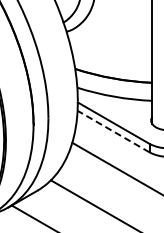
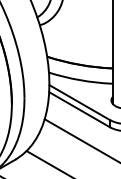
line: (113, 131) -> (79, 109), dashed -> solid

